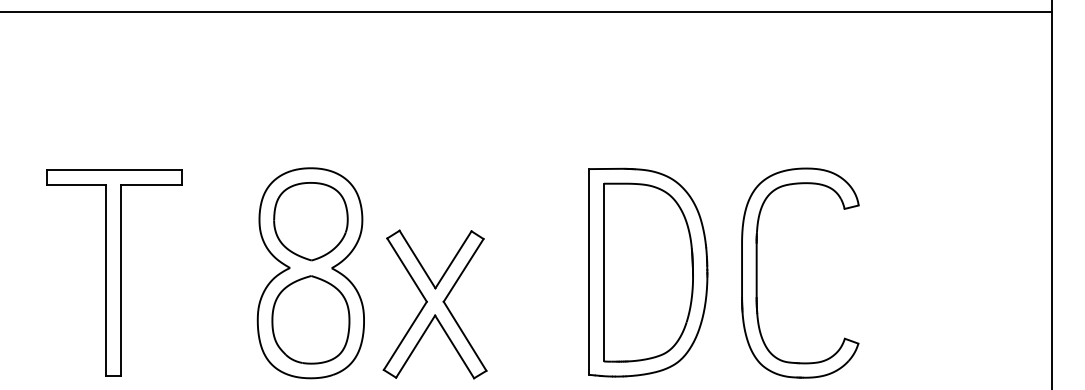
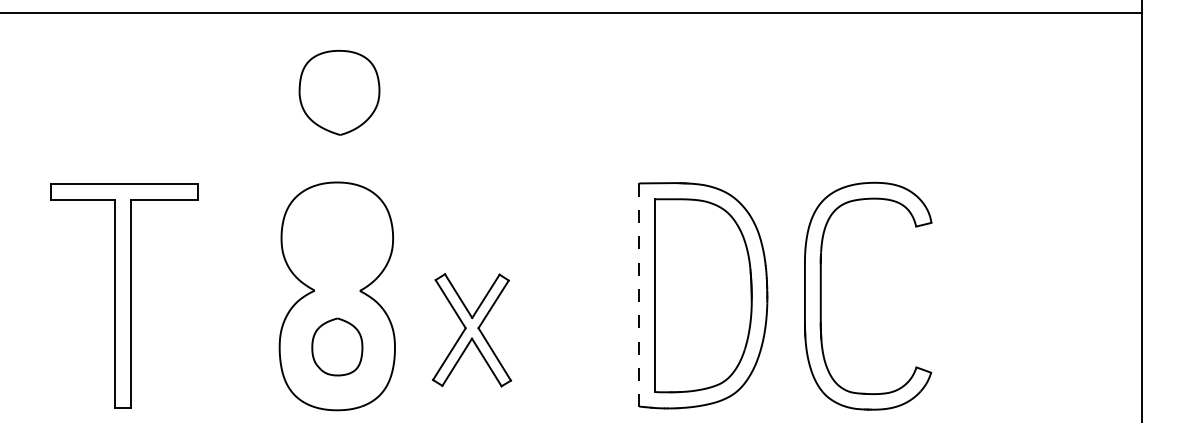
part: (310, 221) -> (339, 92), moved
line: (589, 271) -> (639, 294), solid -> dashed
part: (434, 304) -> (471, 330), size x0.7
part: (310, 319) -> (336, 346), size x0.6

